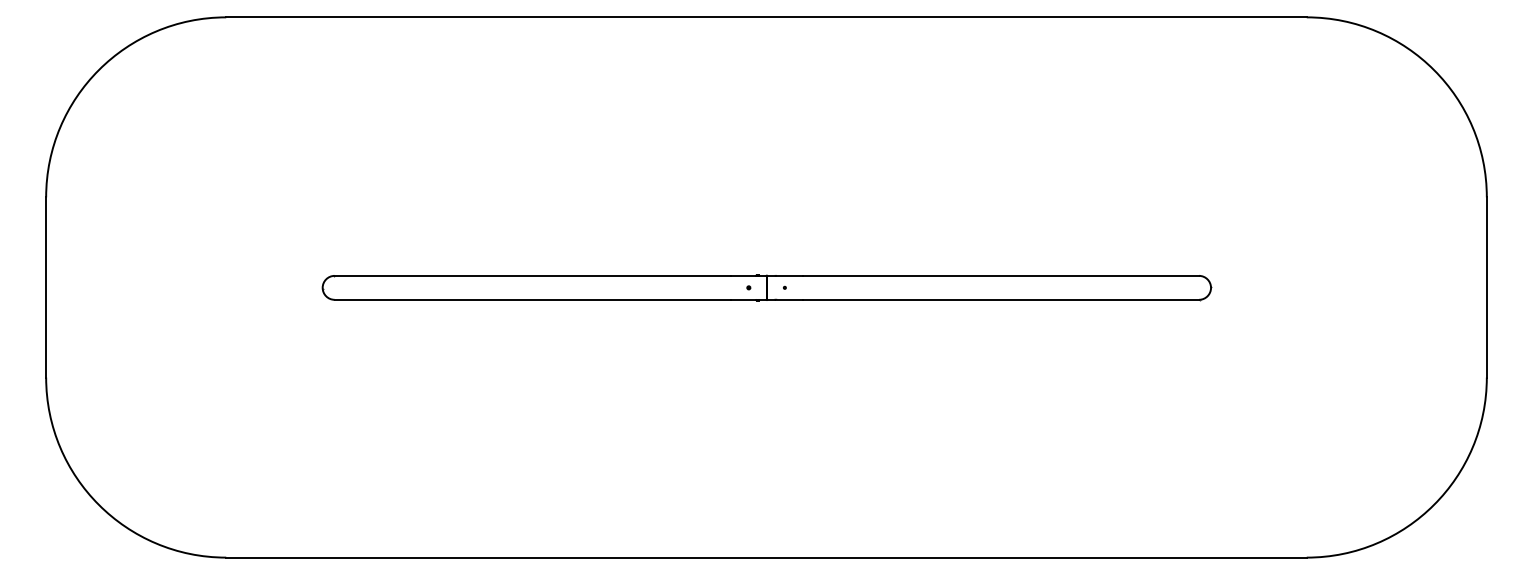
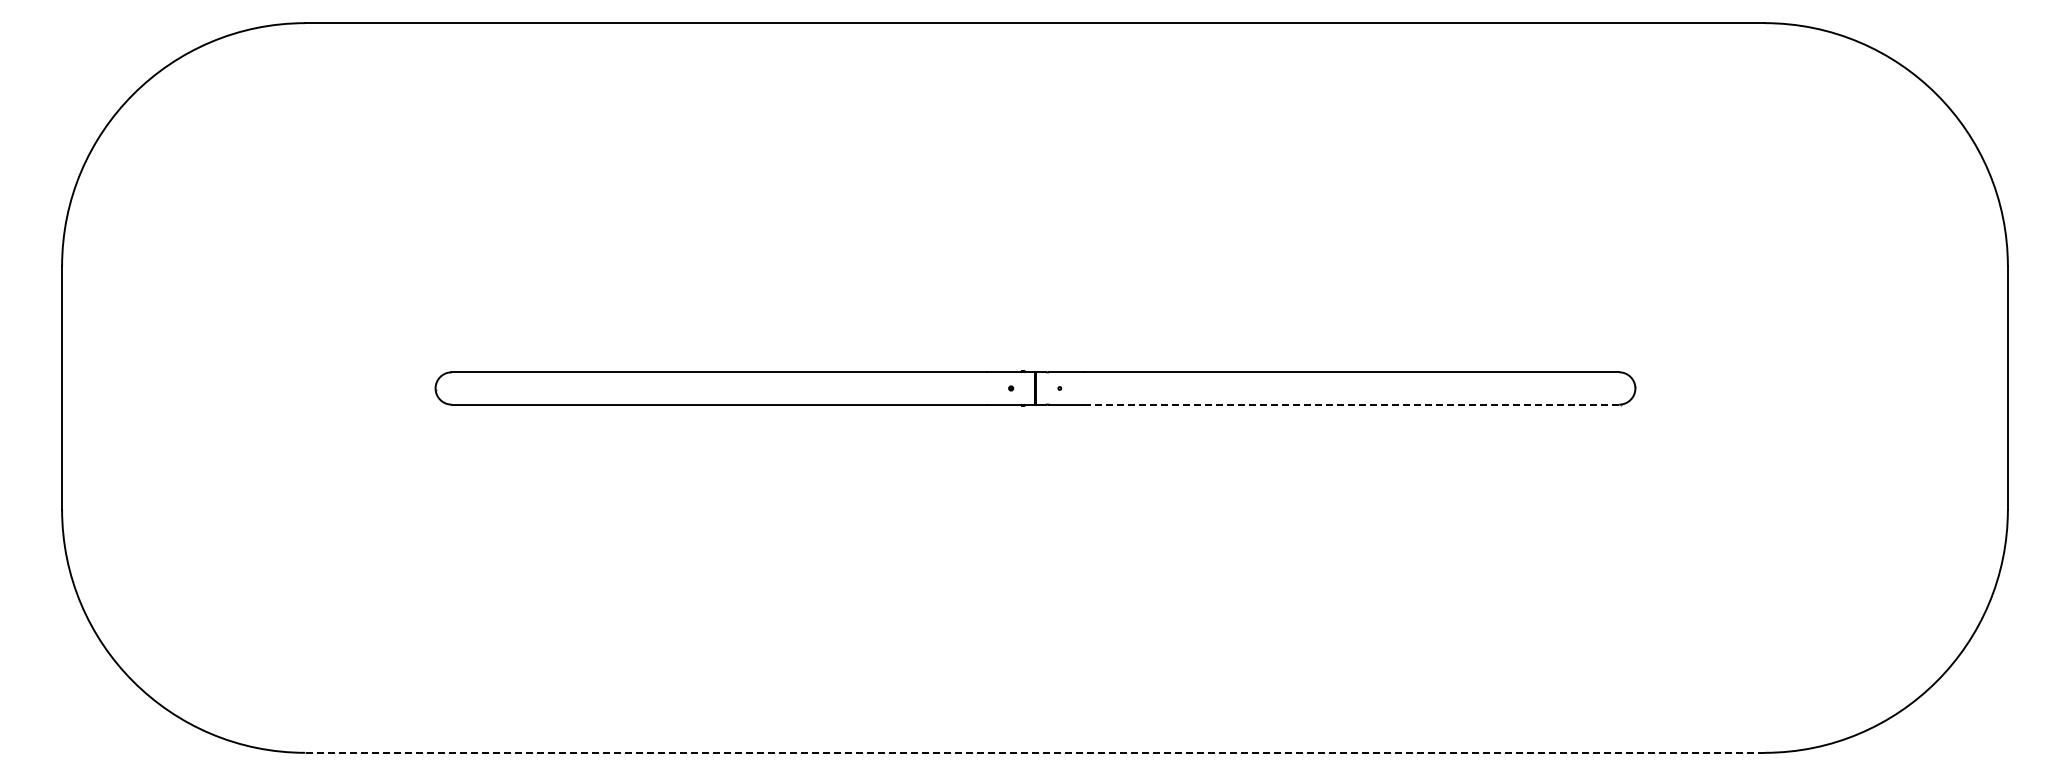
line: (1000, 299) -> (1351, 404), solid -> dashed
line: (766, 557) -> (1035, 752), solid -> dashed

